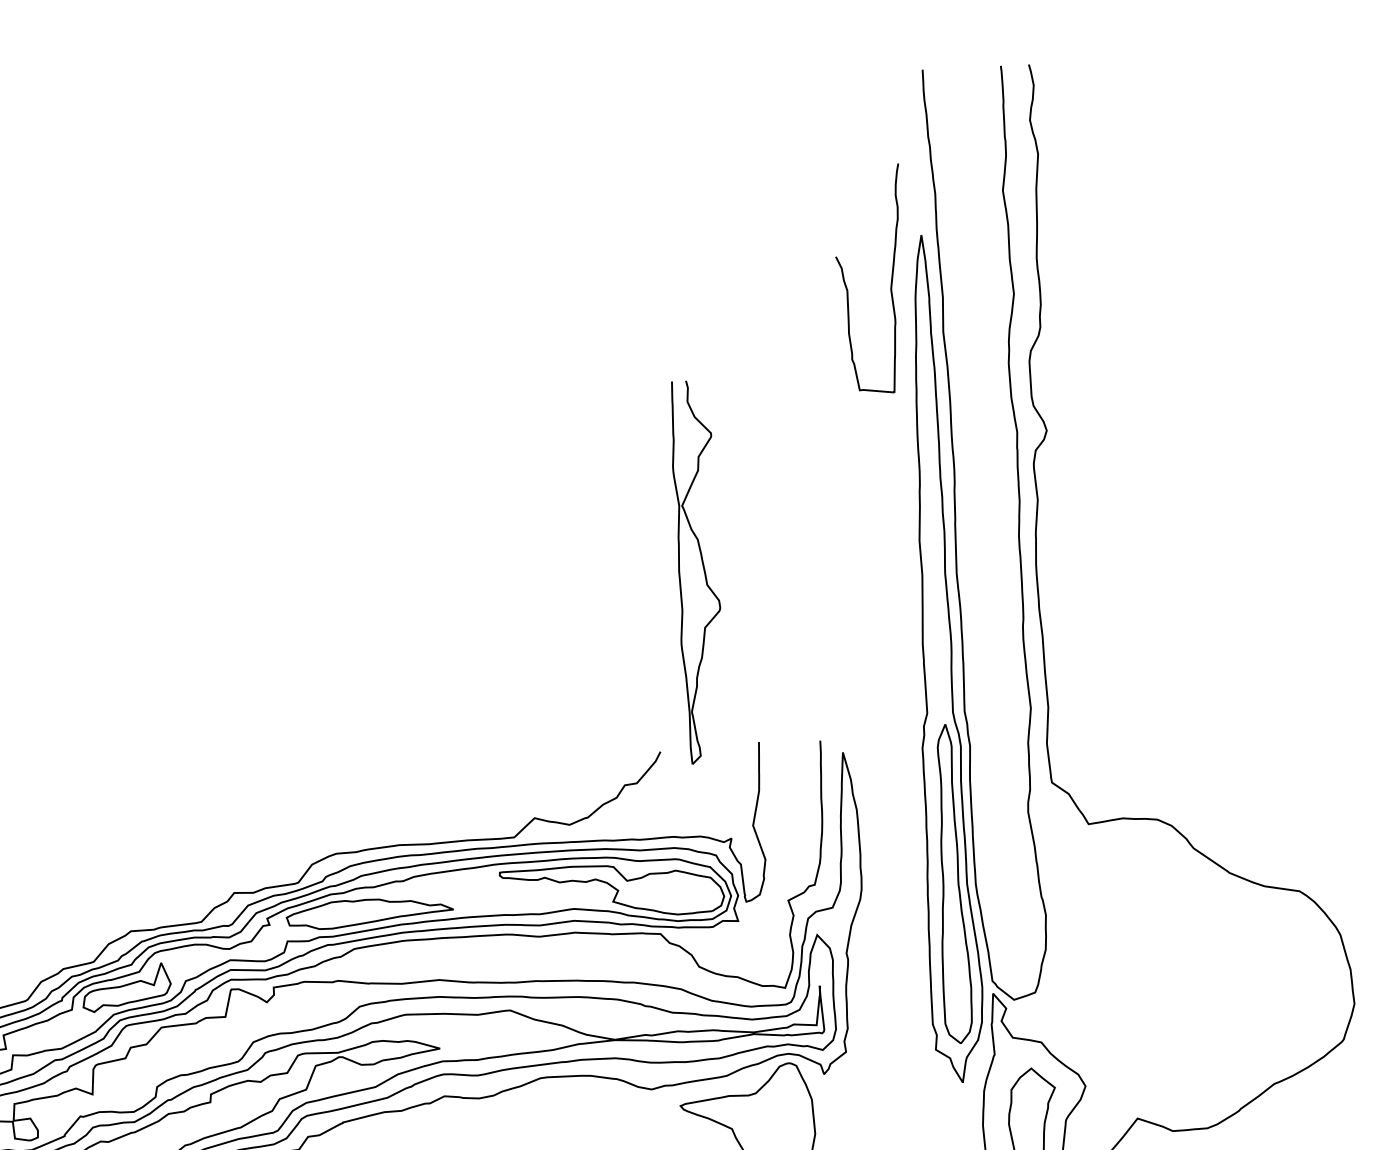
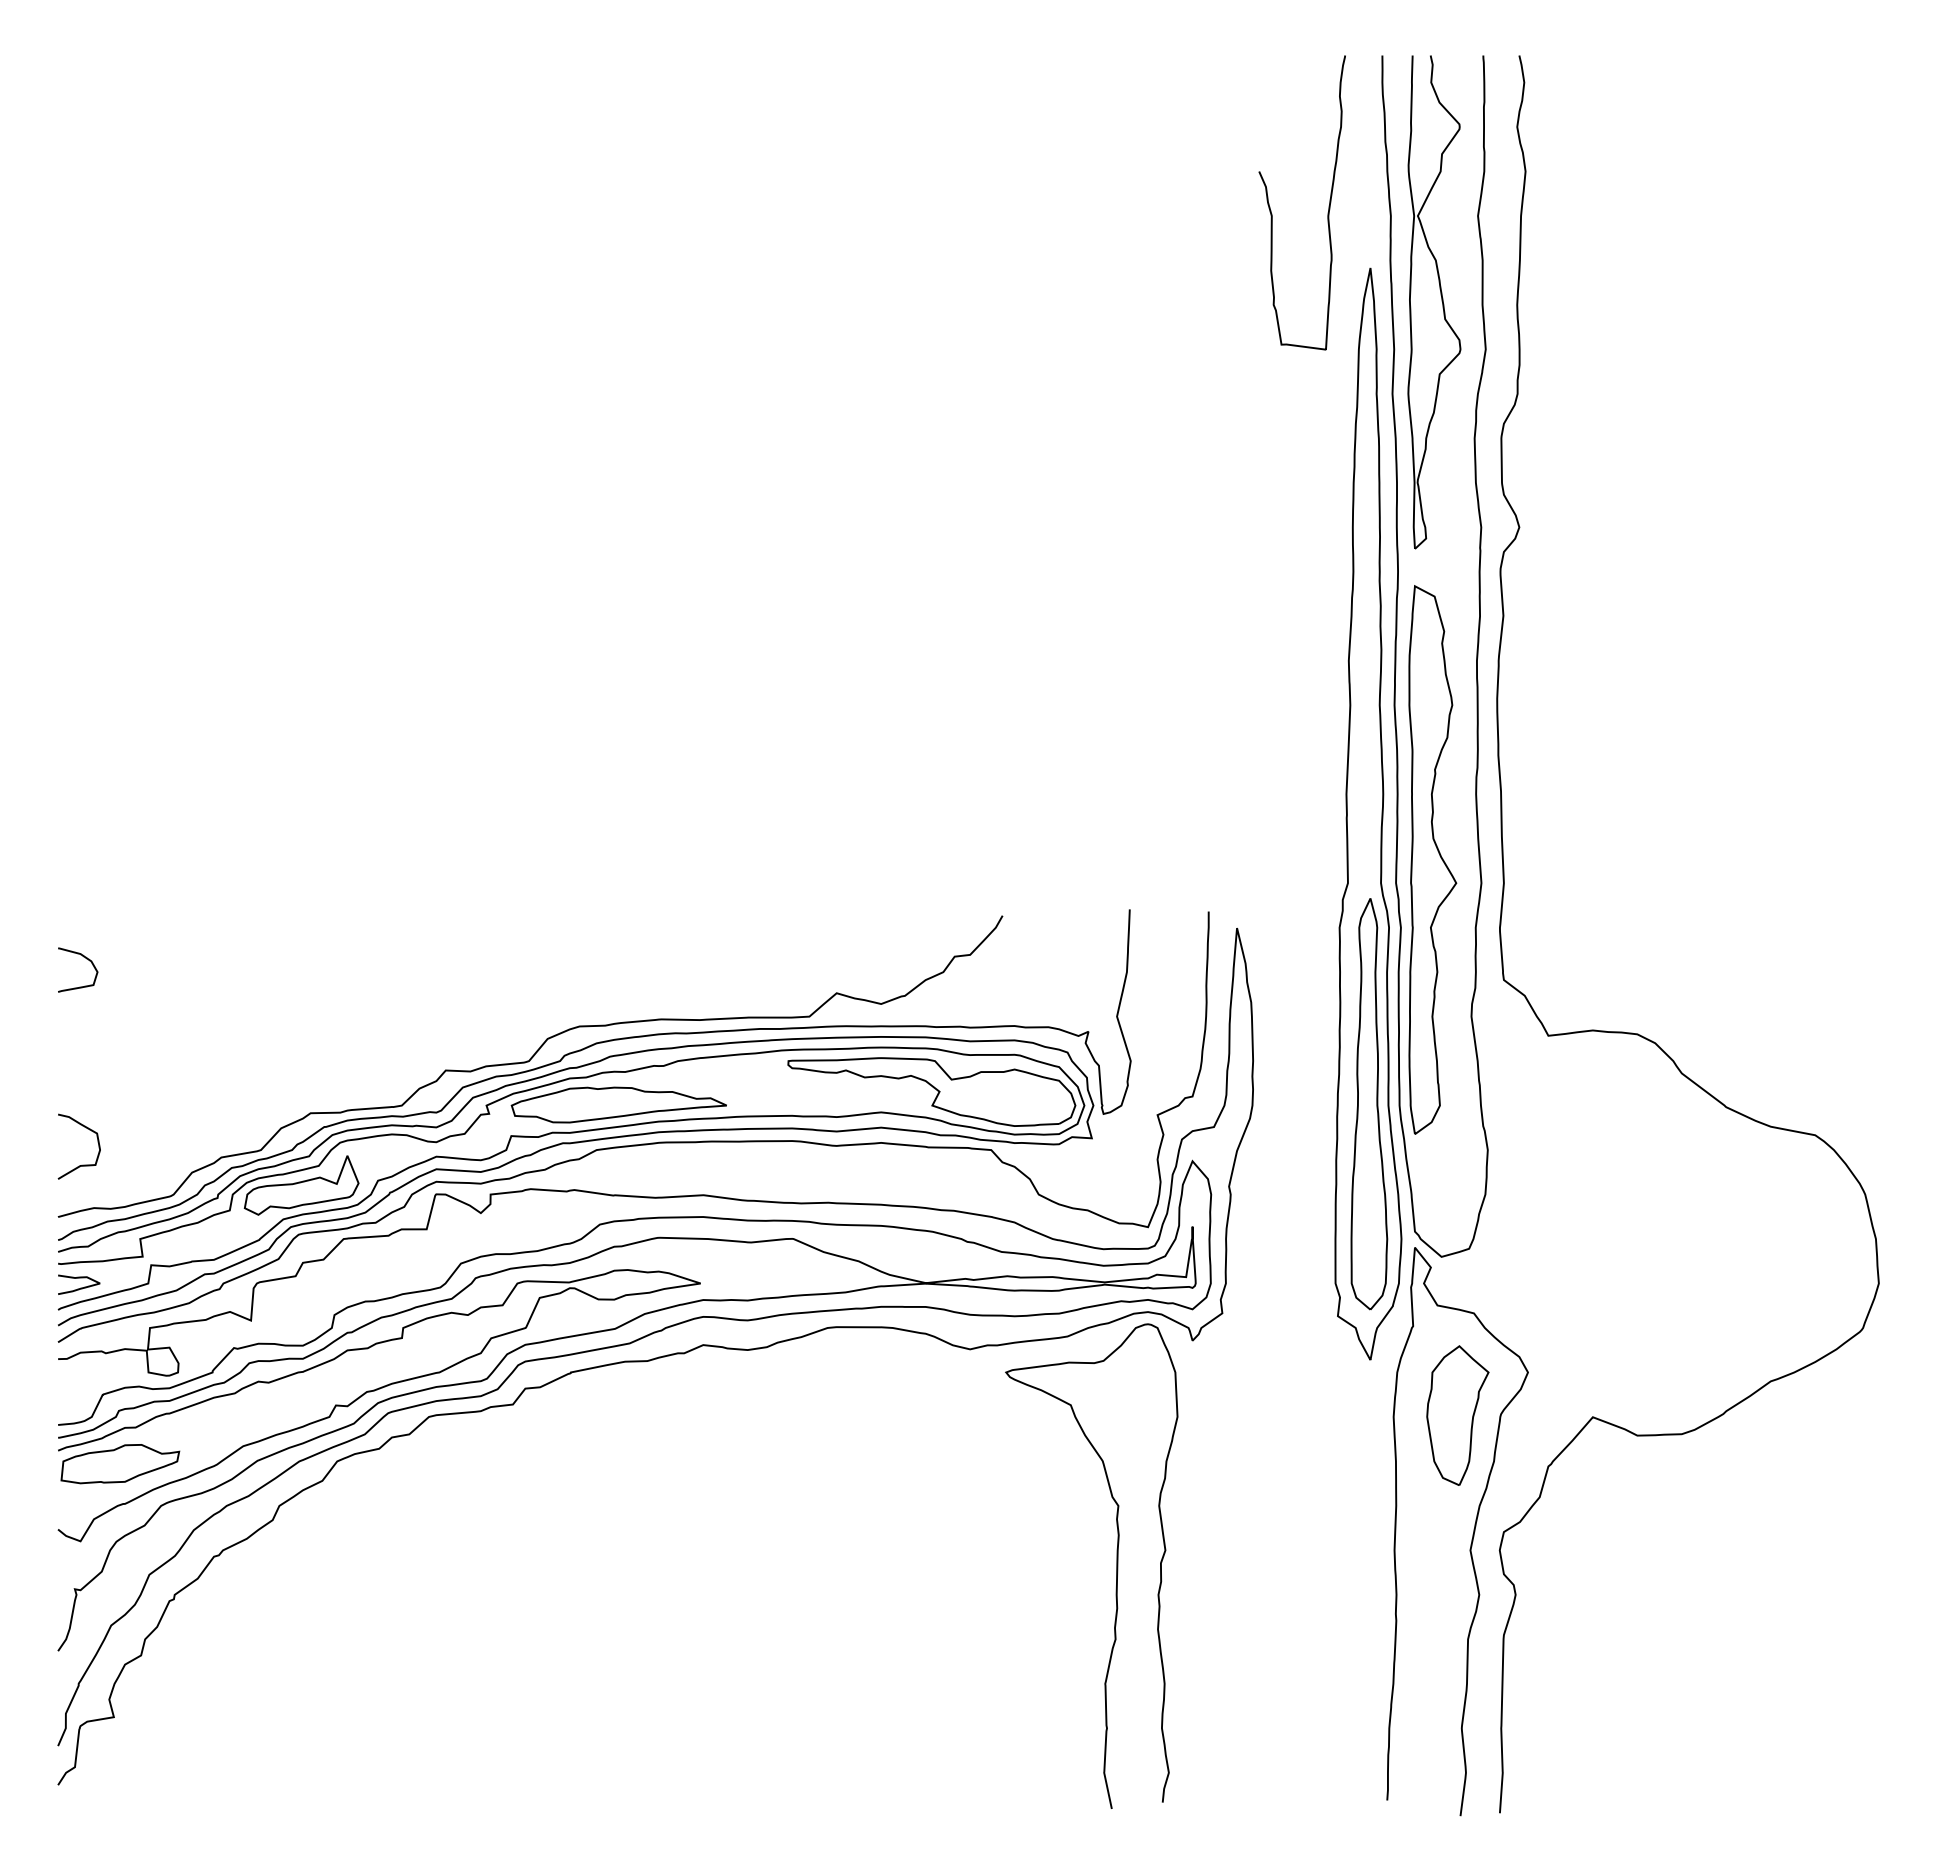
curve: (890, 280) -> (1328, 205), moved
part: (703, 571) -> (1441, 301), moved
part: (992, 691) -> (1432, 859), added

